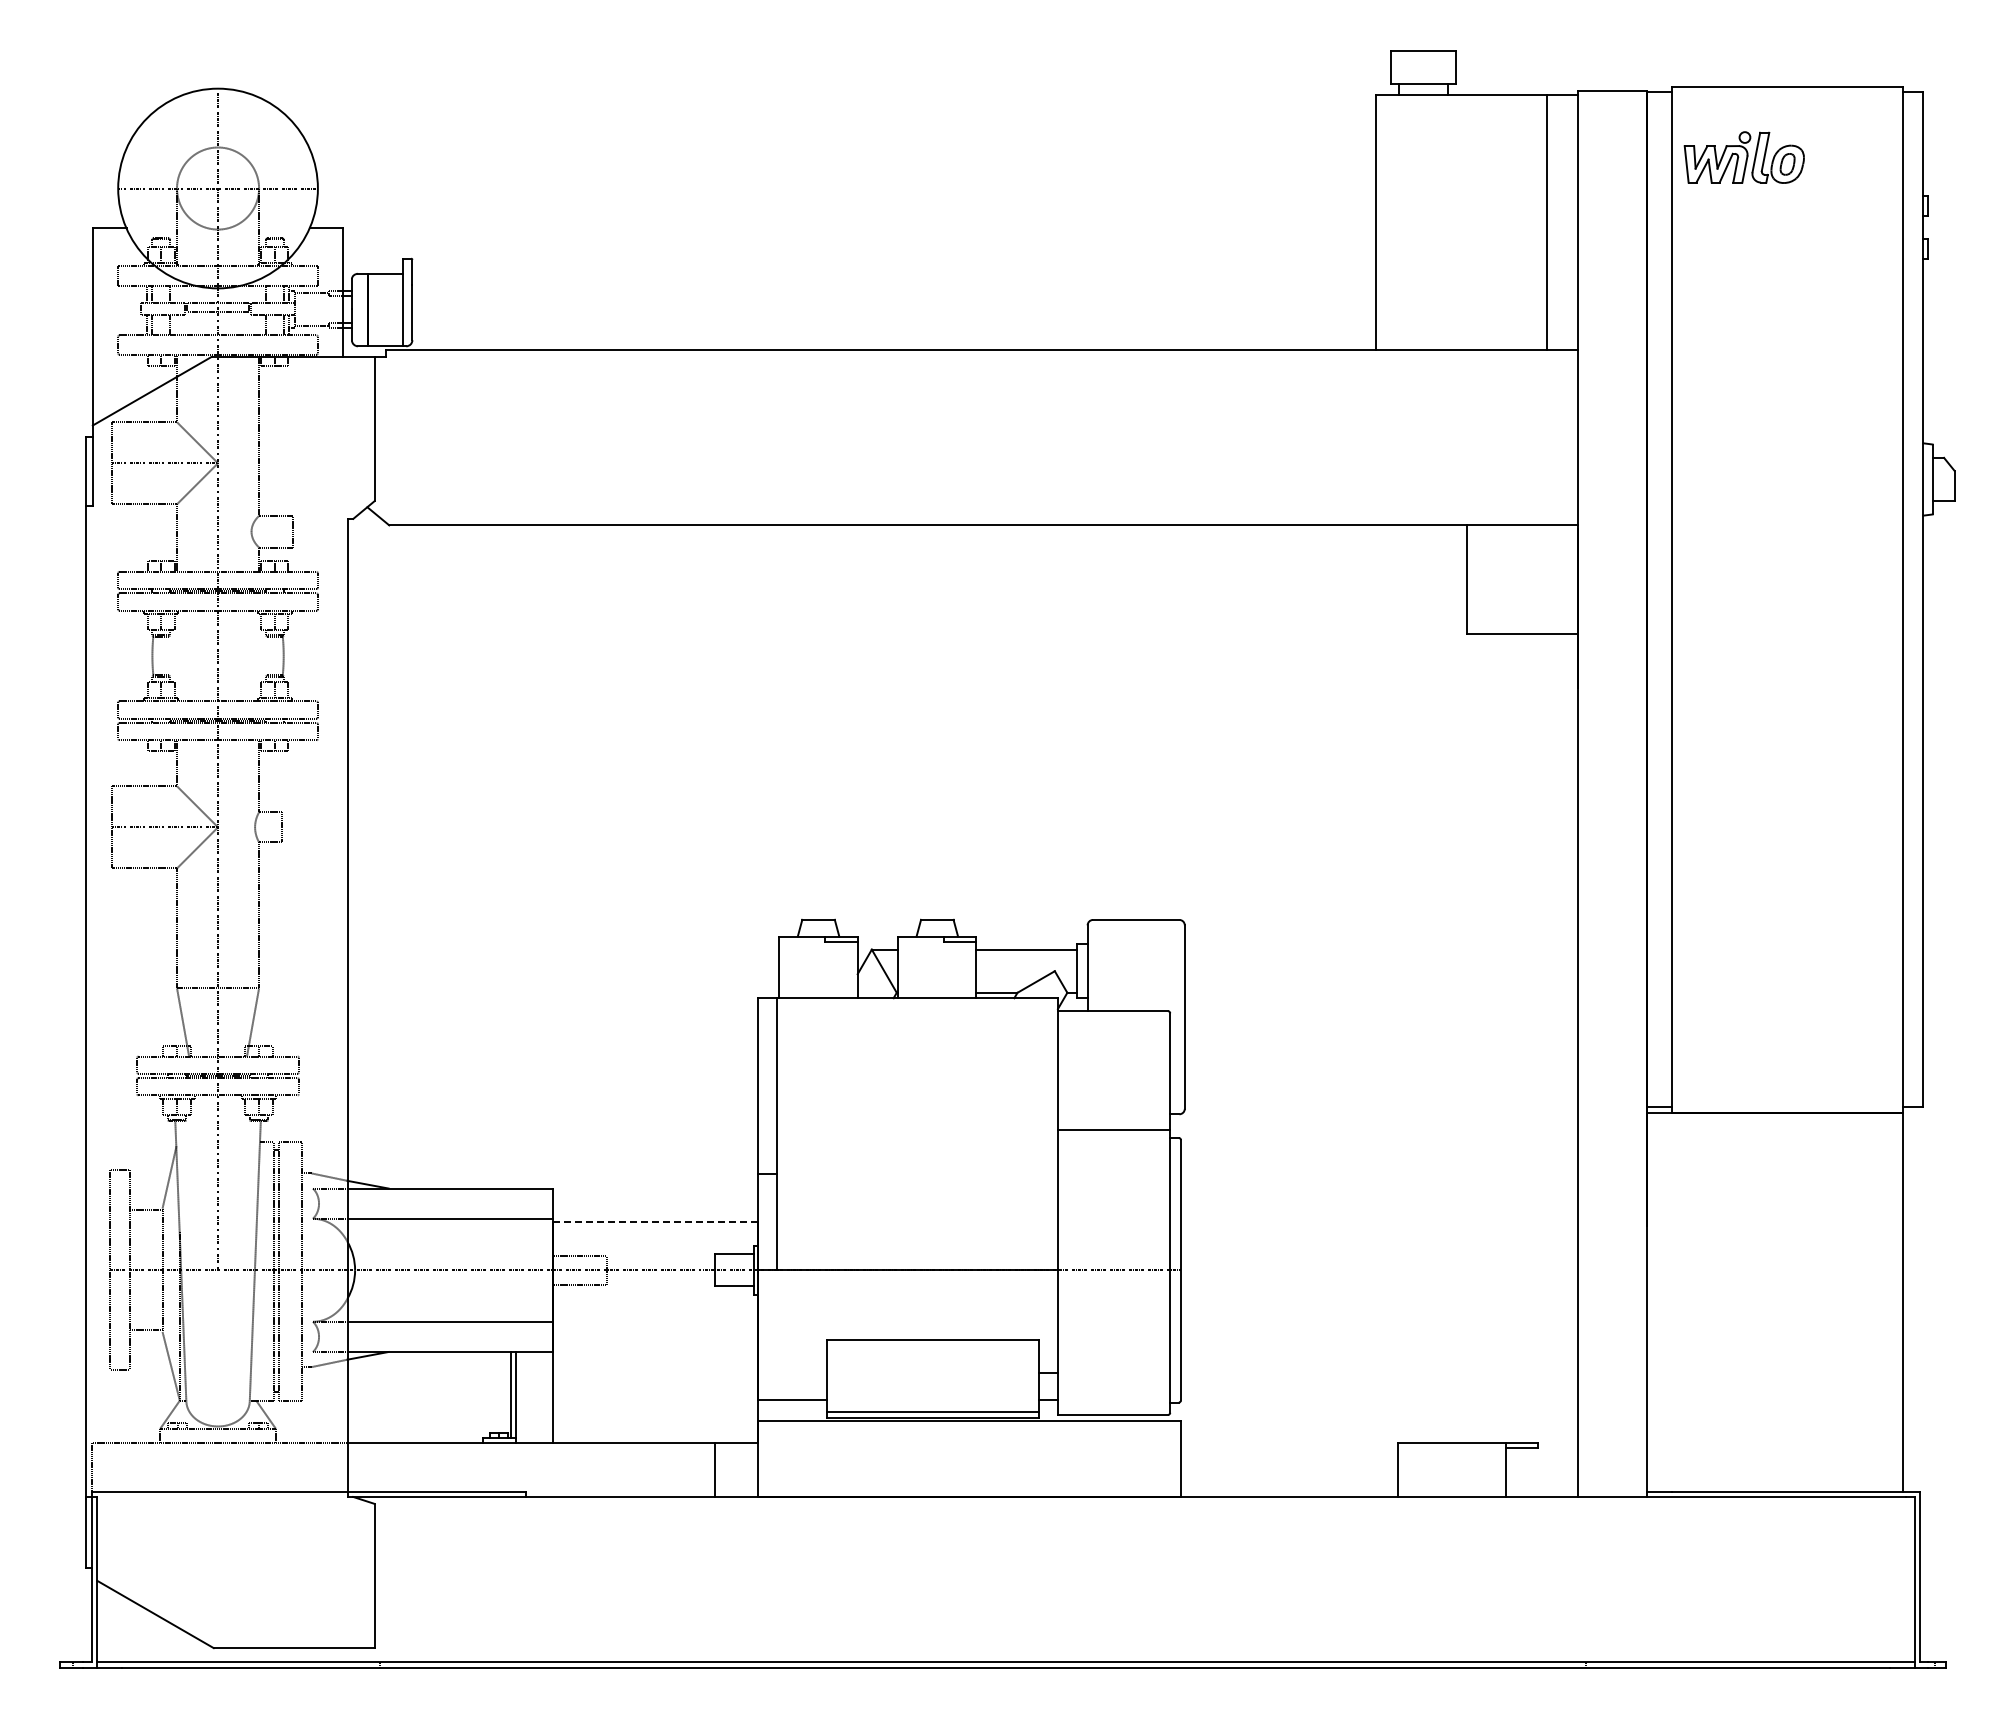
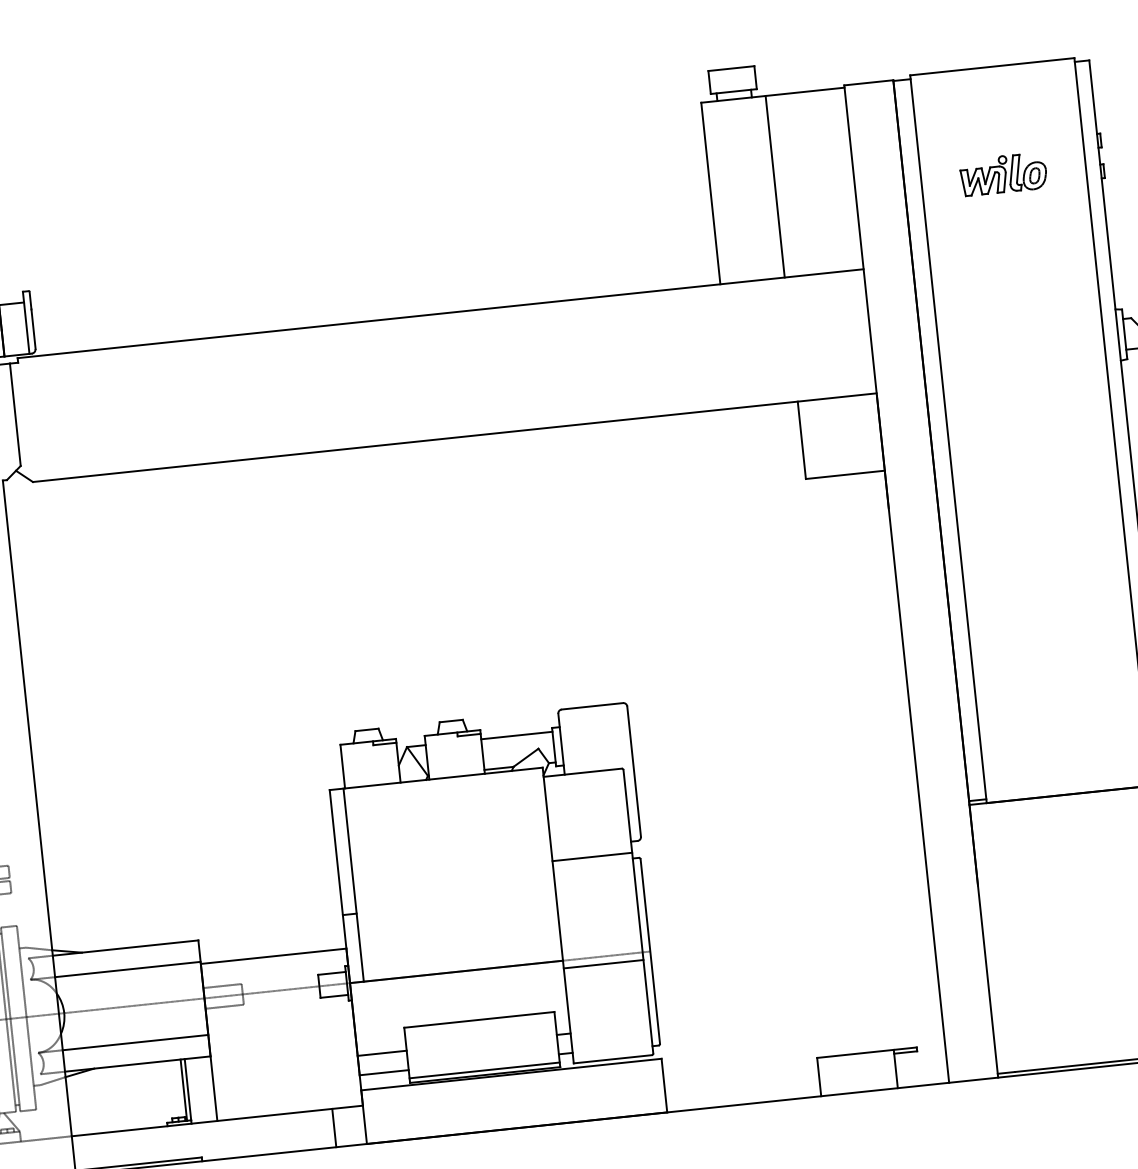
part: (1743, 157) -> (1003, 174), moved
line: (1547, 222) -> (775, 186), moved
line: (655, 1221) -> (273, 956), dashed -> solid
line: (1113, 1281) -> (603, 964), added
line: (791, 1372) -> (381, 1053), added

